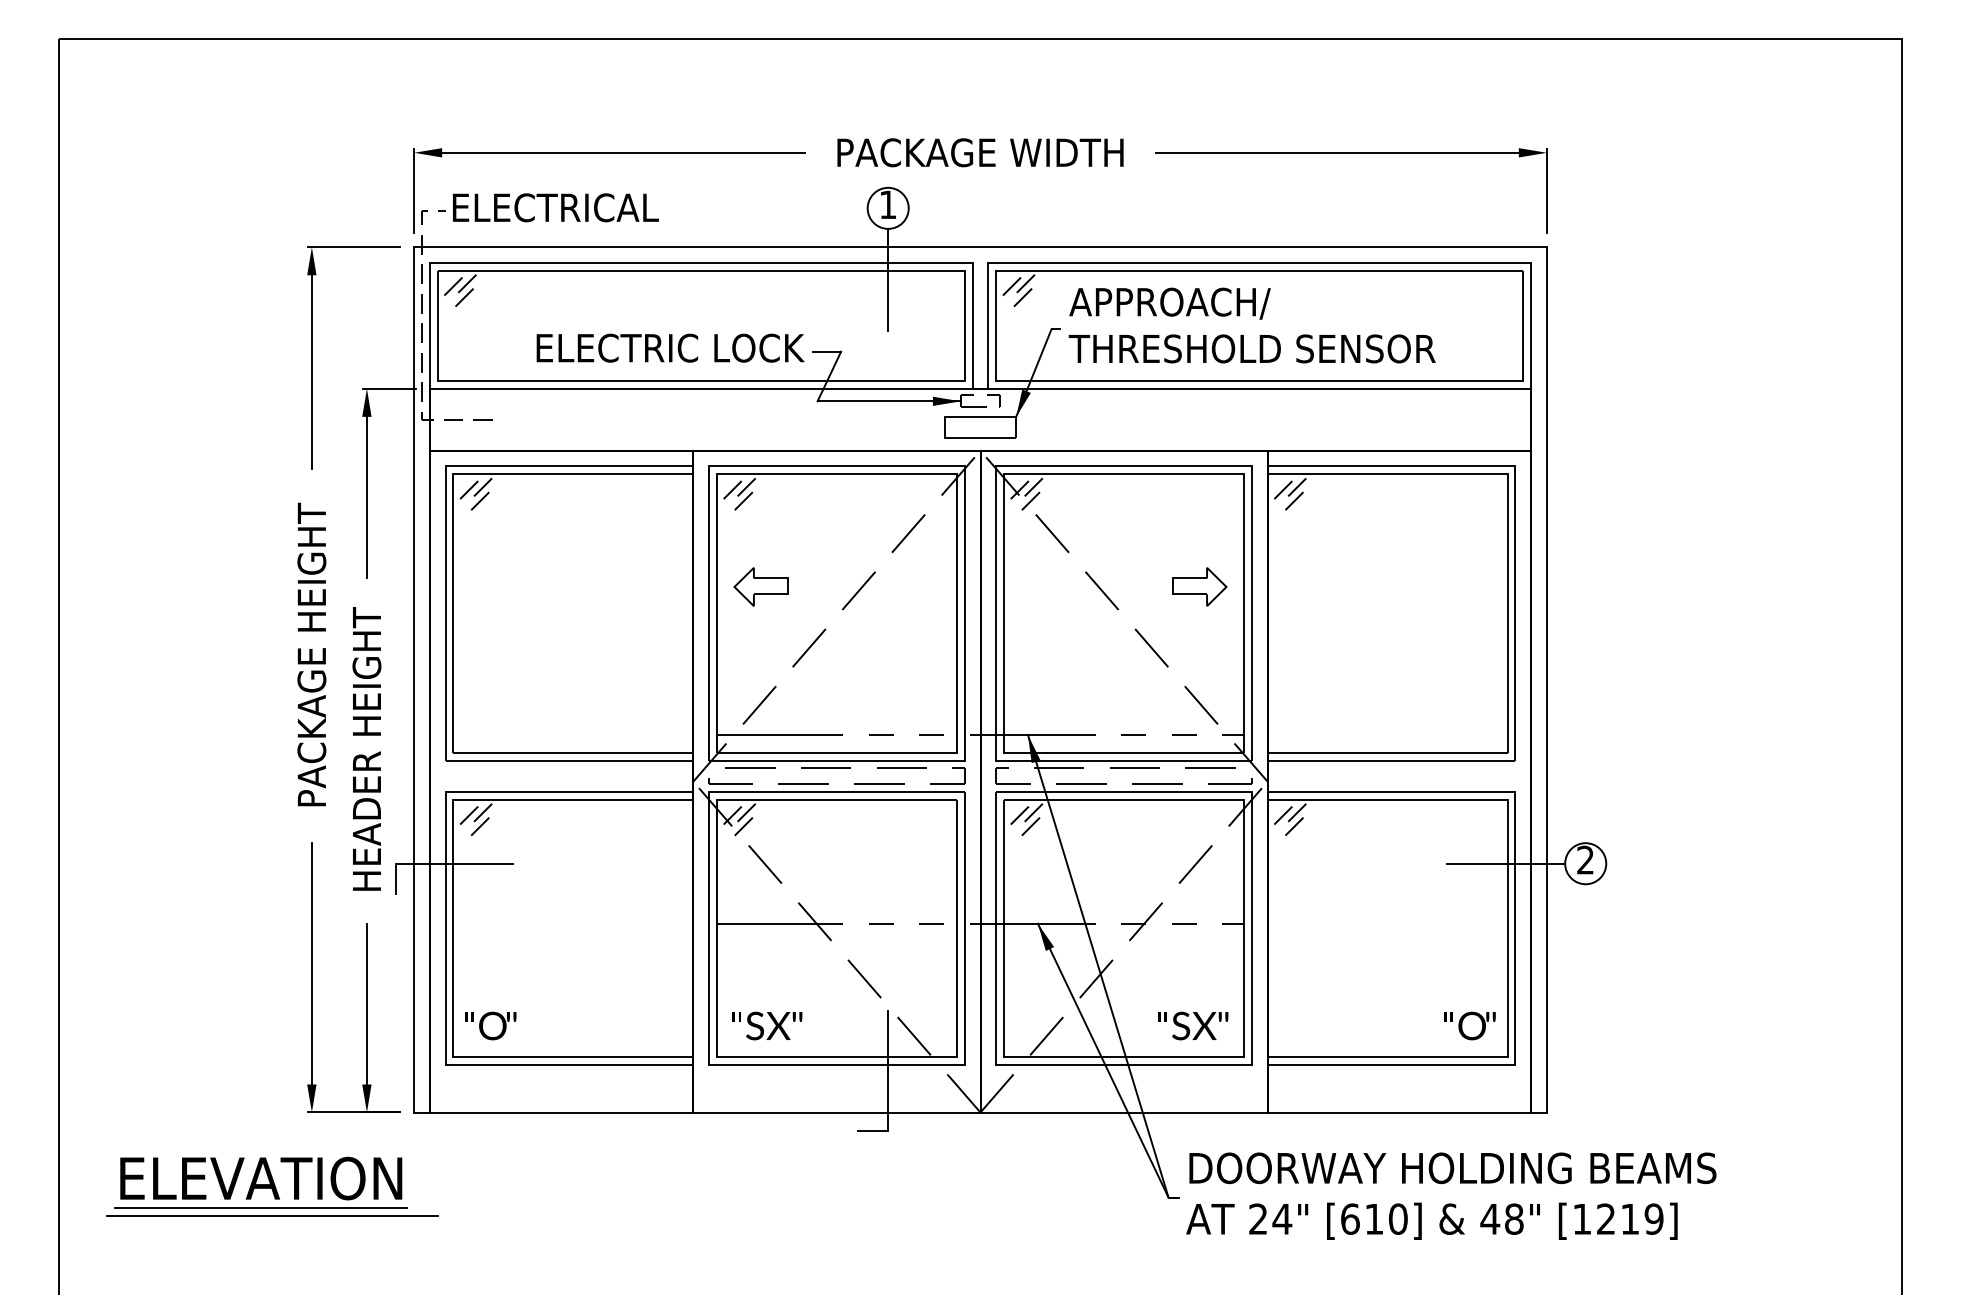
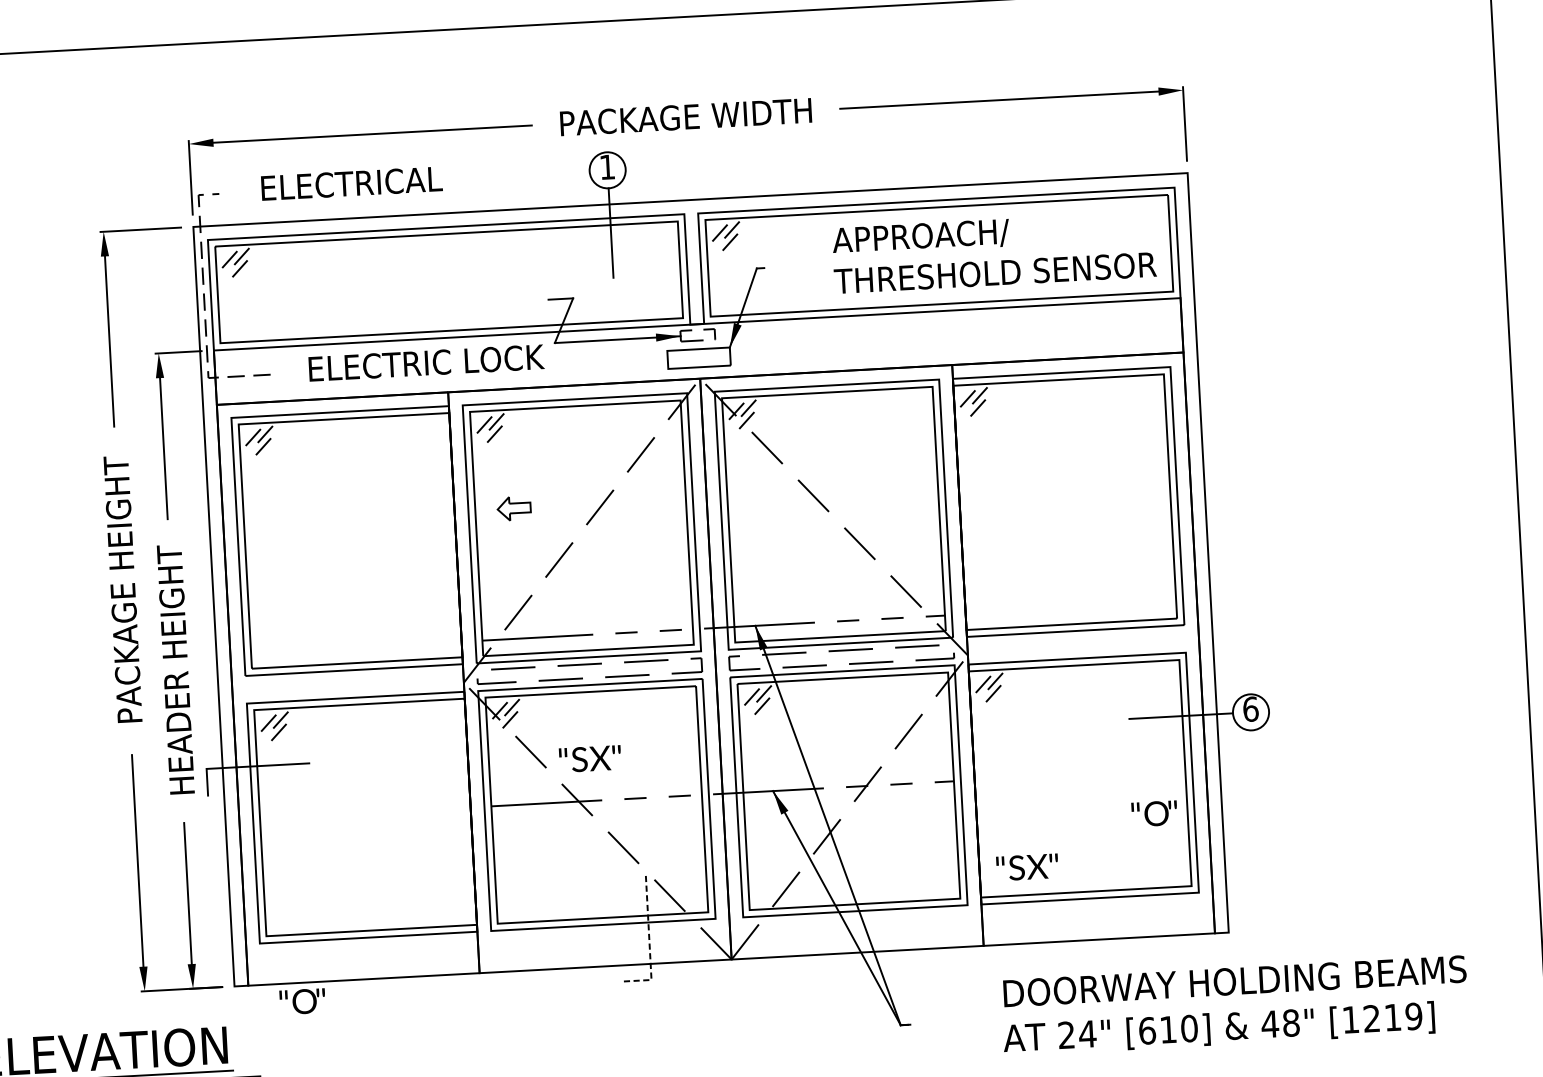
text: (555, 207) -> (351, 183), moved
text: (1251, 325) -> (993, 252), moved
text: (670, 347) -> (426, 362), moved
part: (760, 586) -> (513, 508), size x0.7
part: (1199, 586) -> (898, 487), removed
text: (1585, 859) -> (1250, 708), 2 -> 6
text: (490, 1025) -> (302, 1001), moved
text: (767, 1025) -> (590, 758), moved
text: (1193, 1025) -> (1027, 866), moved
text: (1469, 1025) -> (1154, 813), moved
line: (888, 1086) -> (649, 941), solid -> dashed
text: (1451, 1195) -> (1235, 1005), moved

